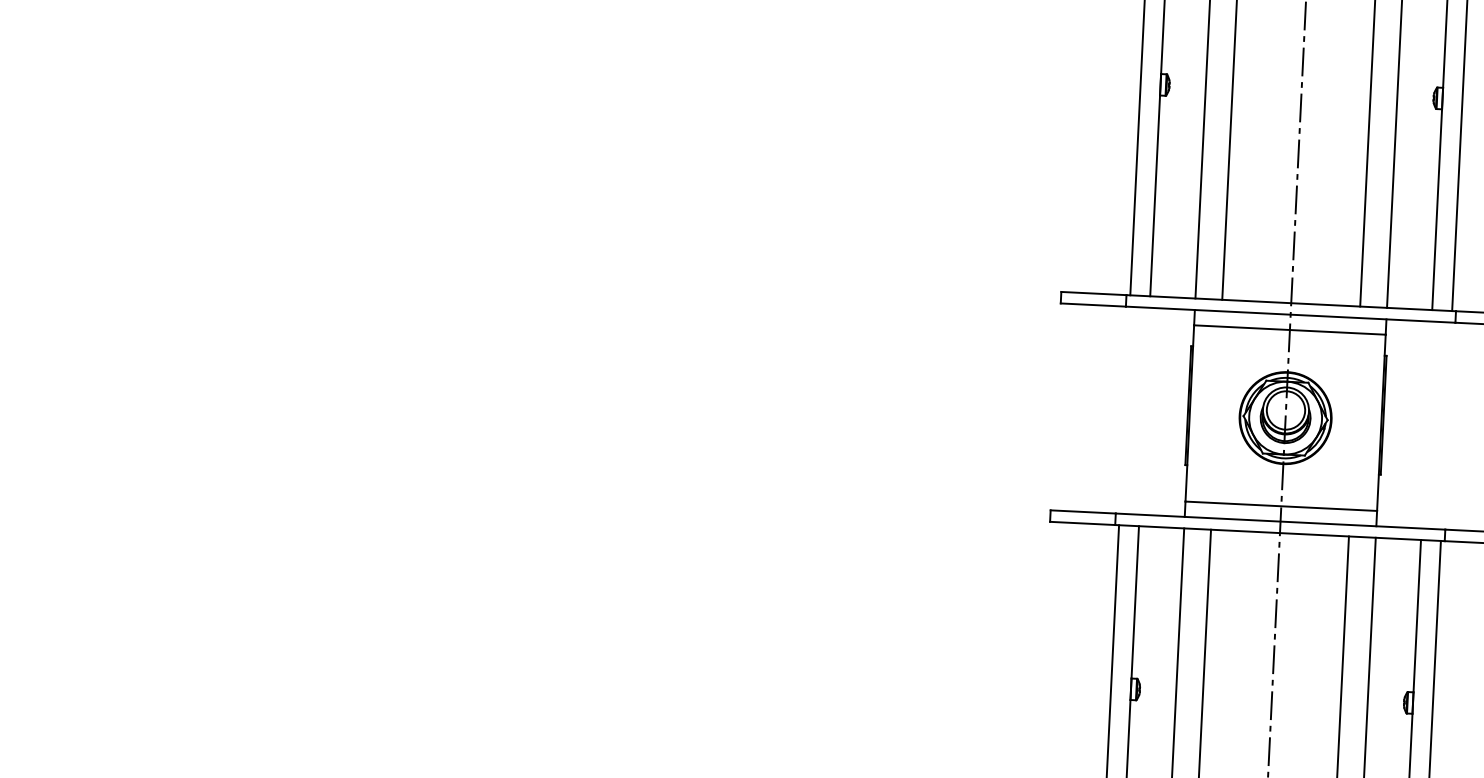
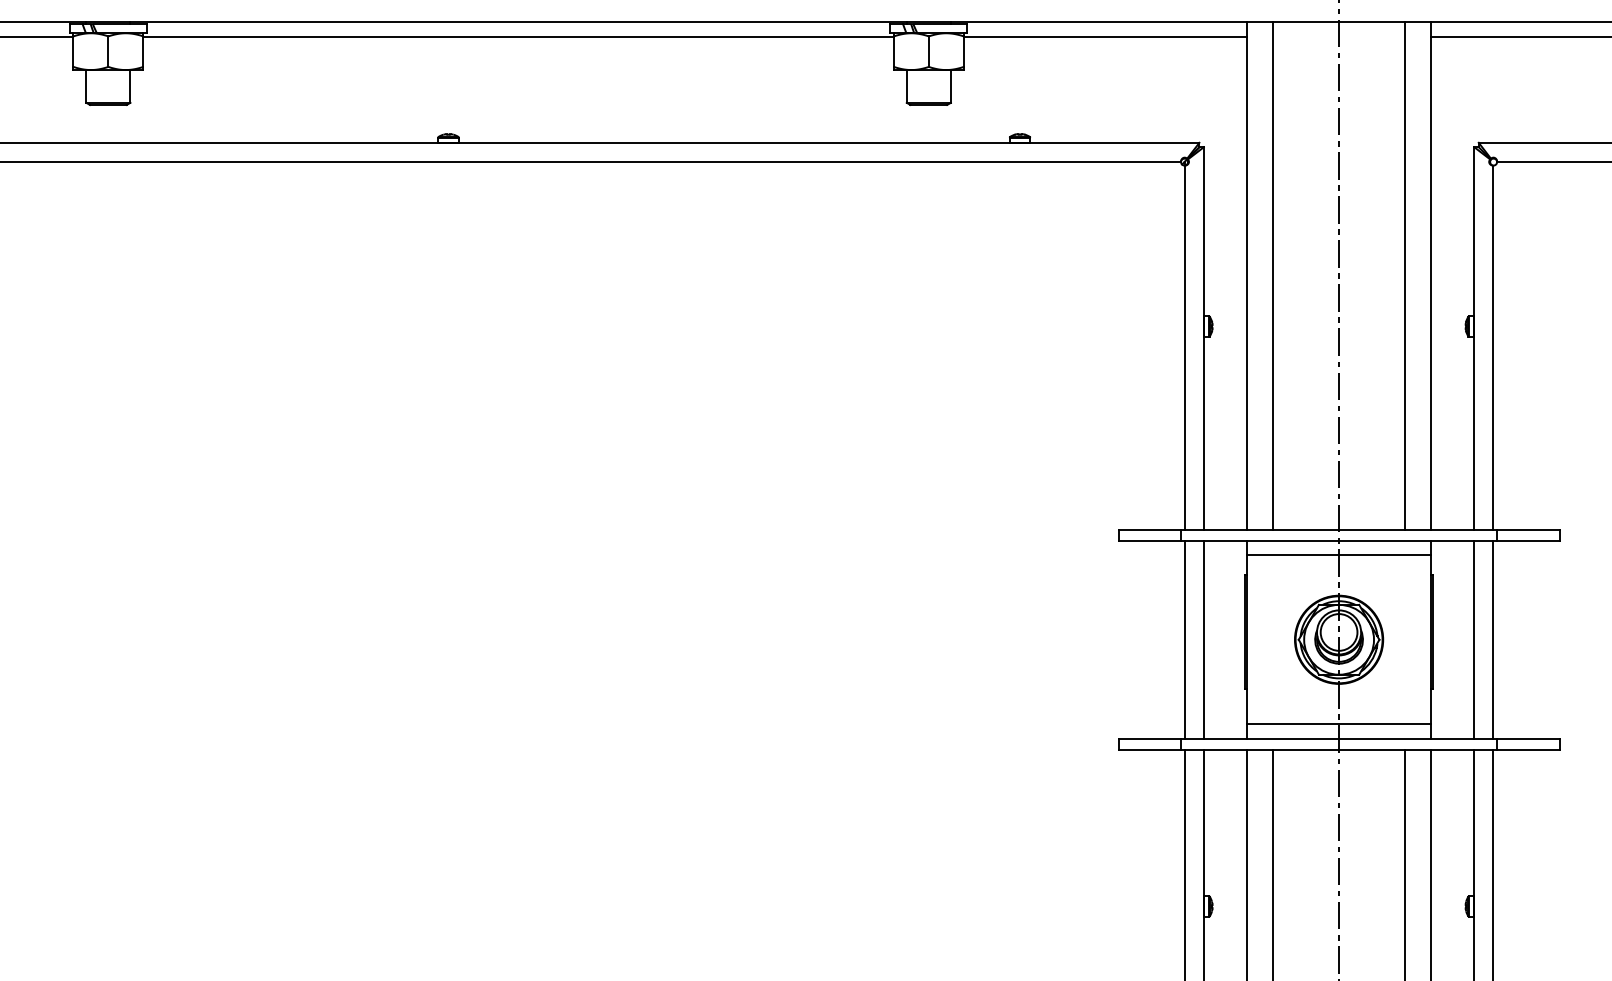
line: (1124, 409) -> (1184, 639), added
line: (1144, 410) -> (1203, 639), added
line: (1426, 424) -> (1474, 639), added
line: (1446, 425) -> (1493, 639), added

